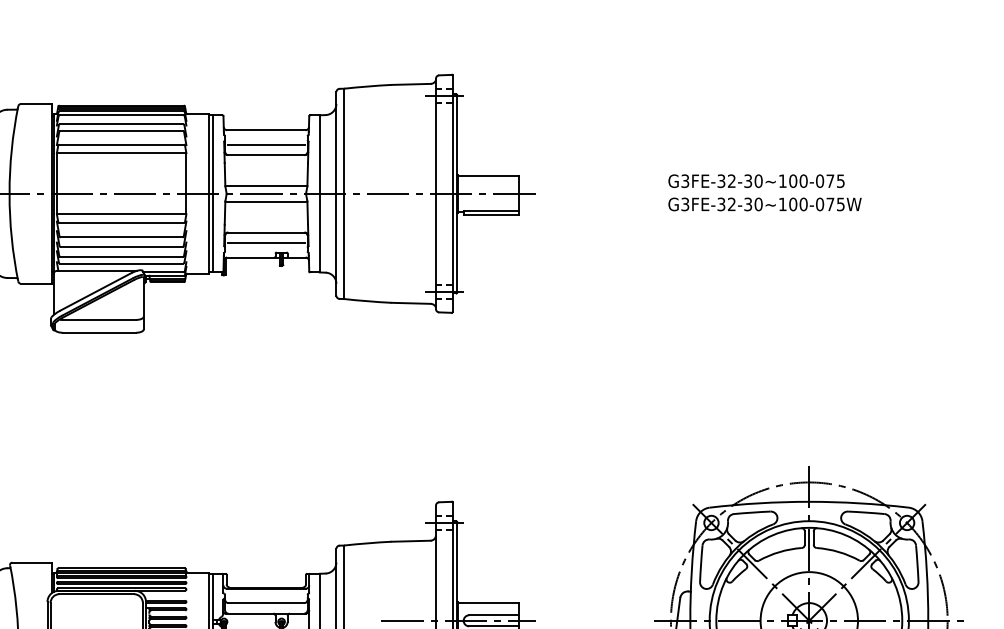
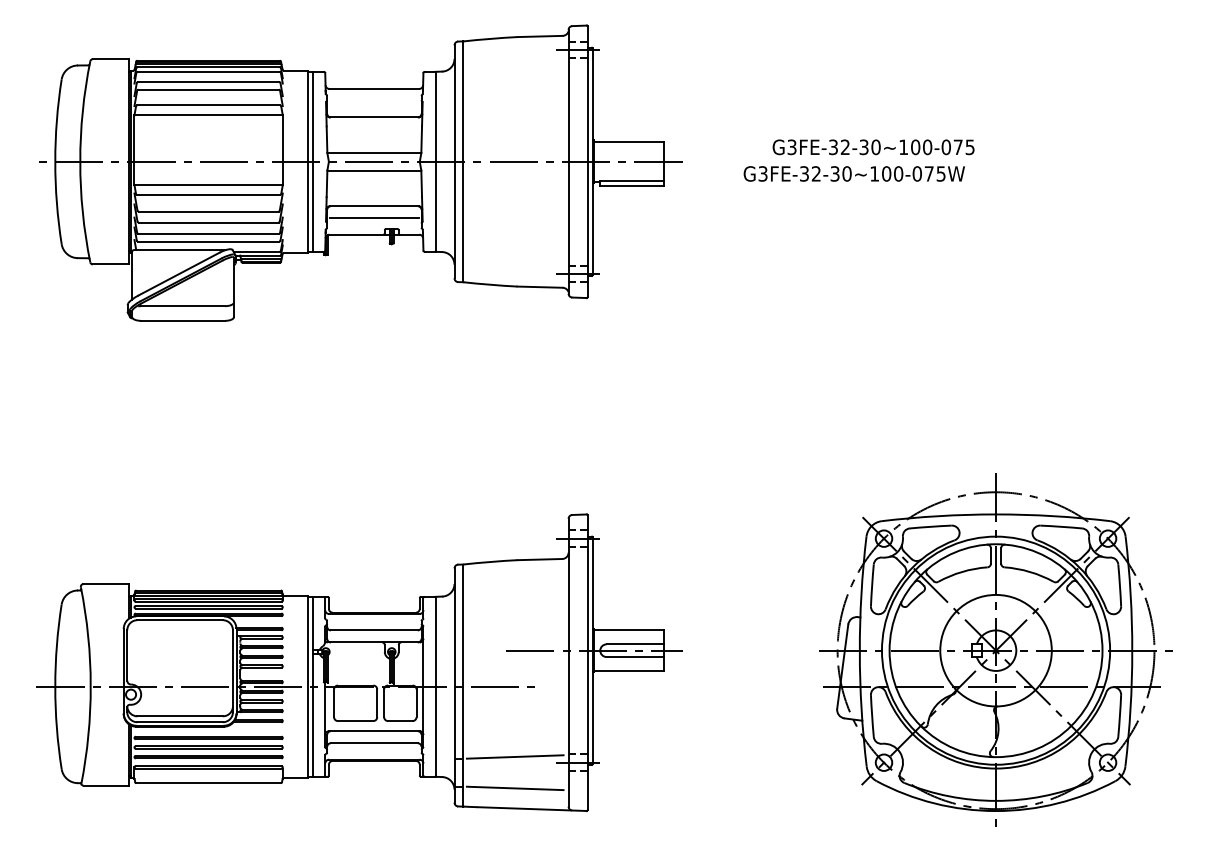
line: (266, 144) -> (374, 105), removed
text: (756, 181) -> (873, 147), moved
text: (764, 204) -> (853, 173), moved

